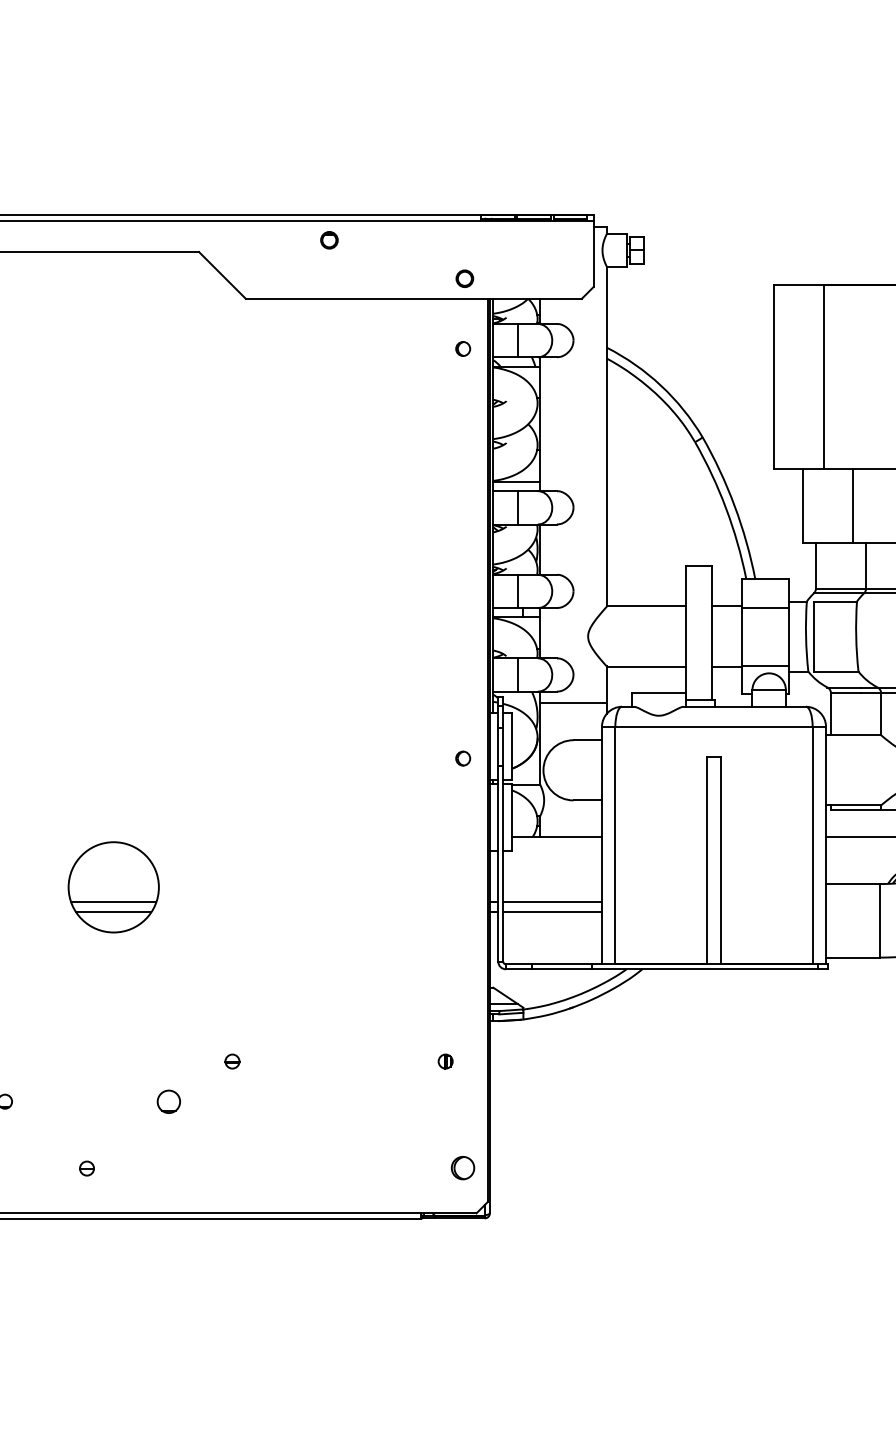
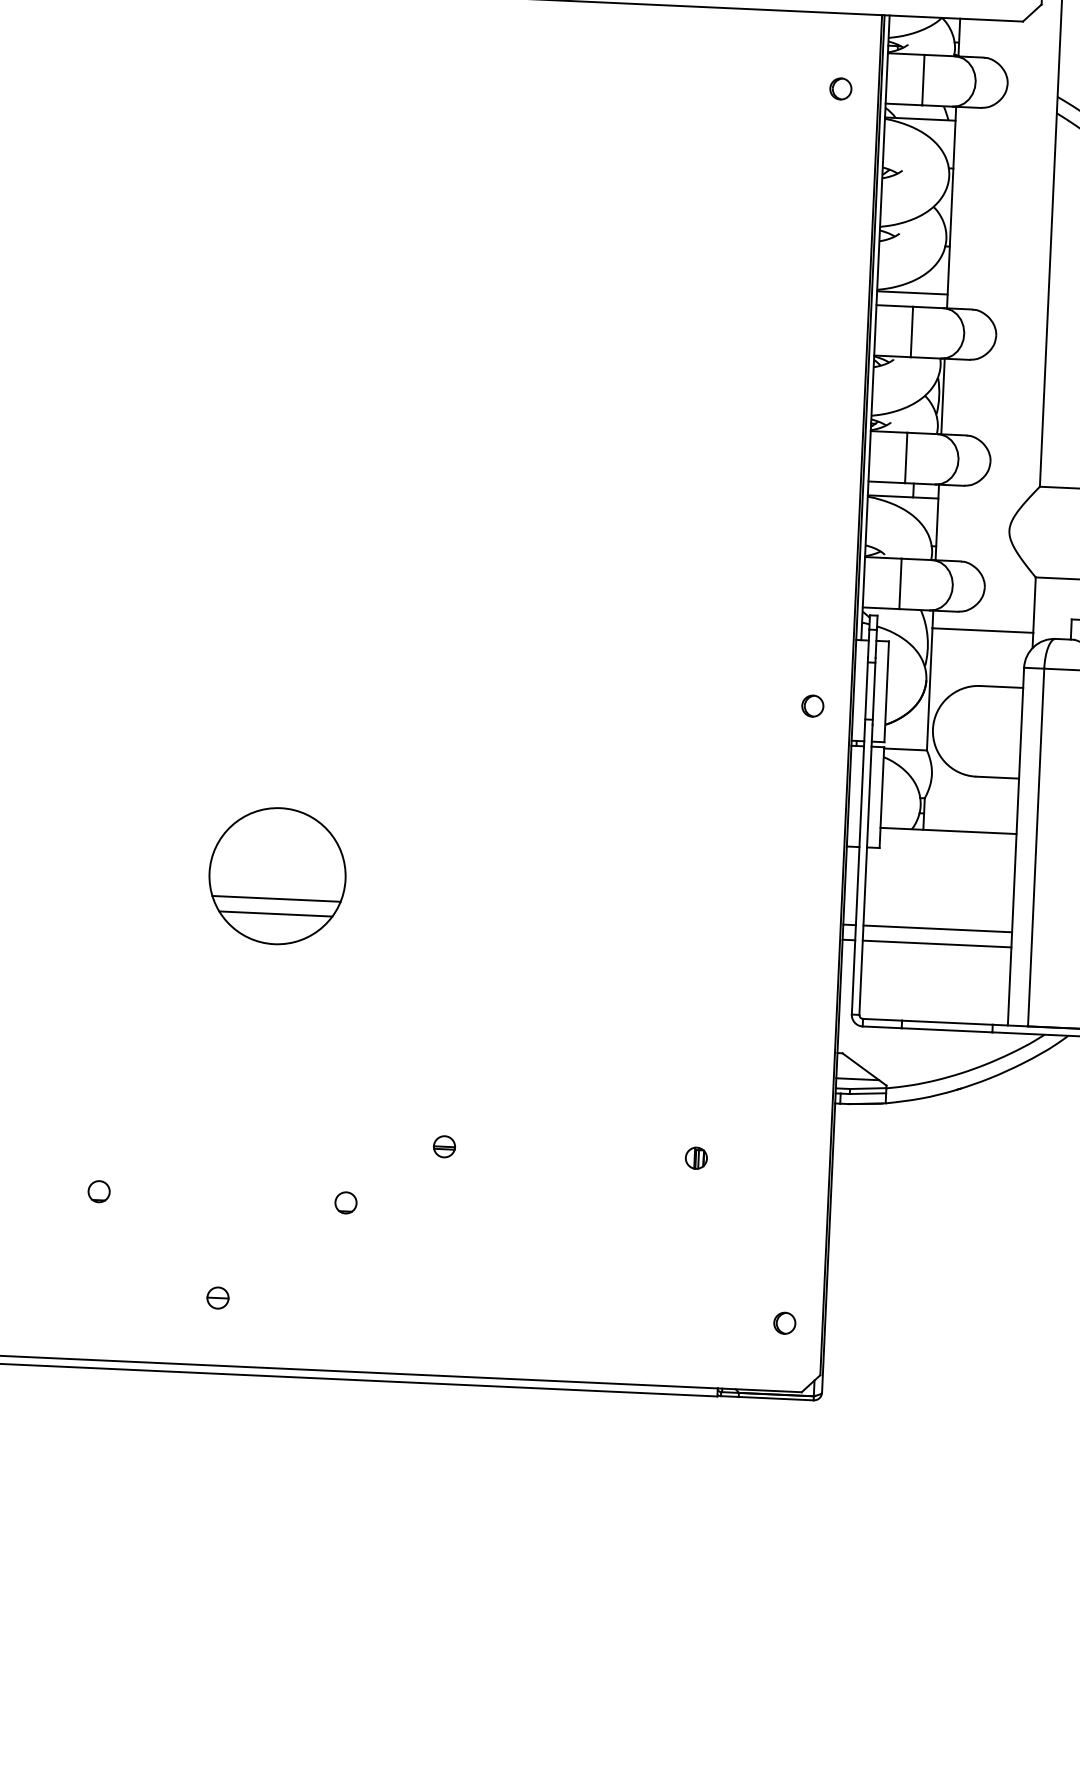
part: (445, 1061) -> (696, 1158), moved
circle: (168, 1101) -> (345, 1202), size x0.62
circle: (463, 1168) -> (785, 1323), size x0.62

